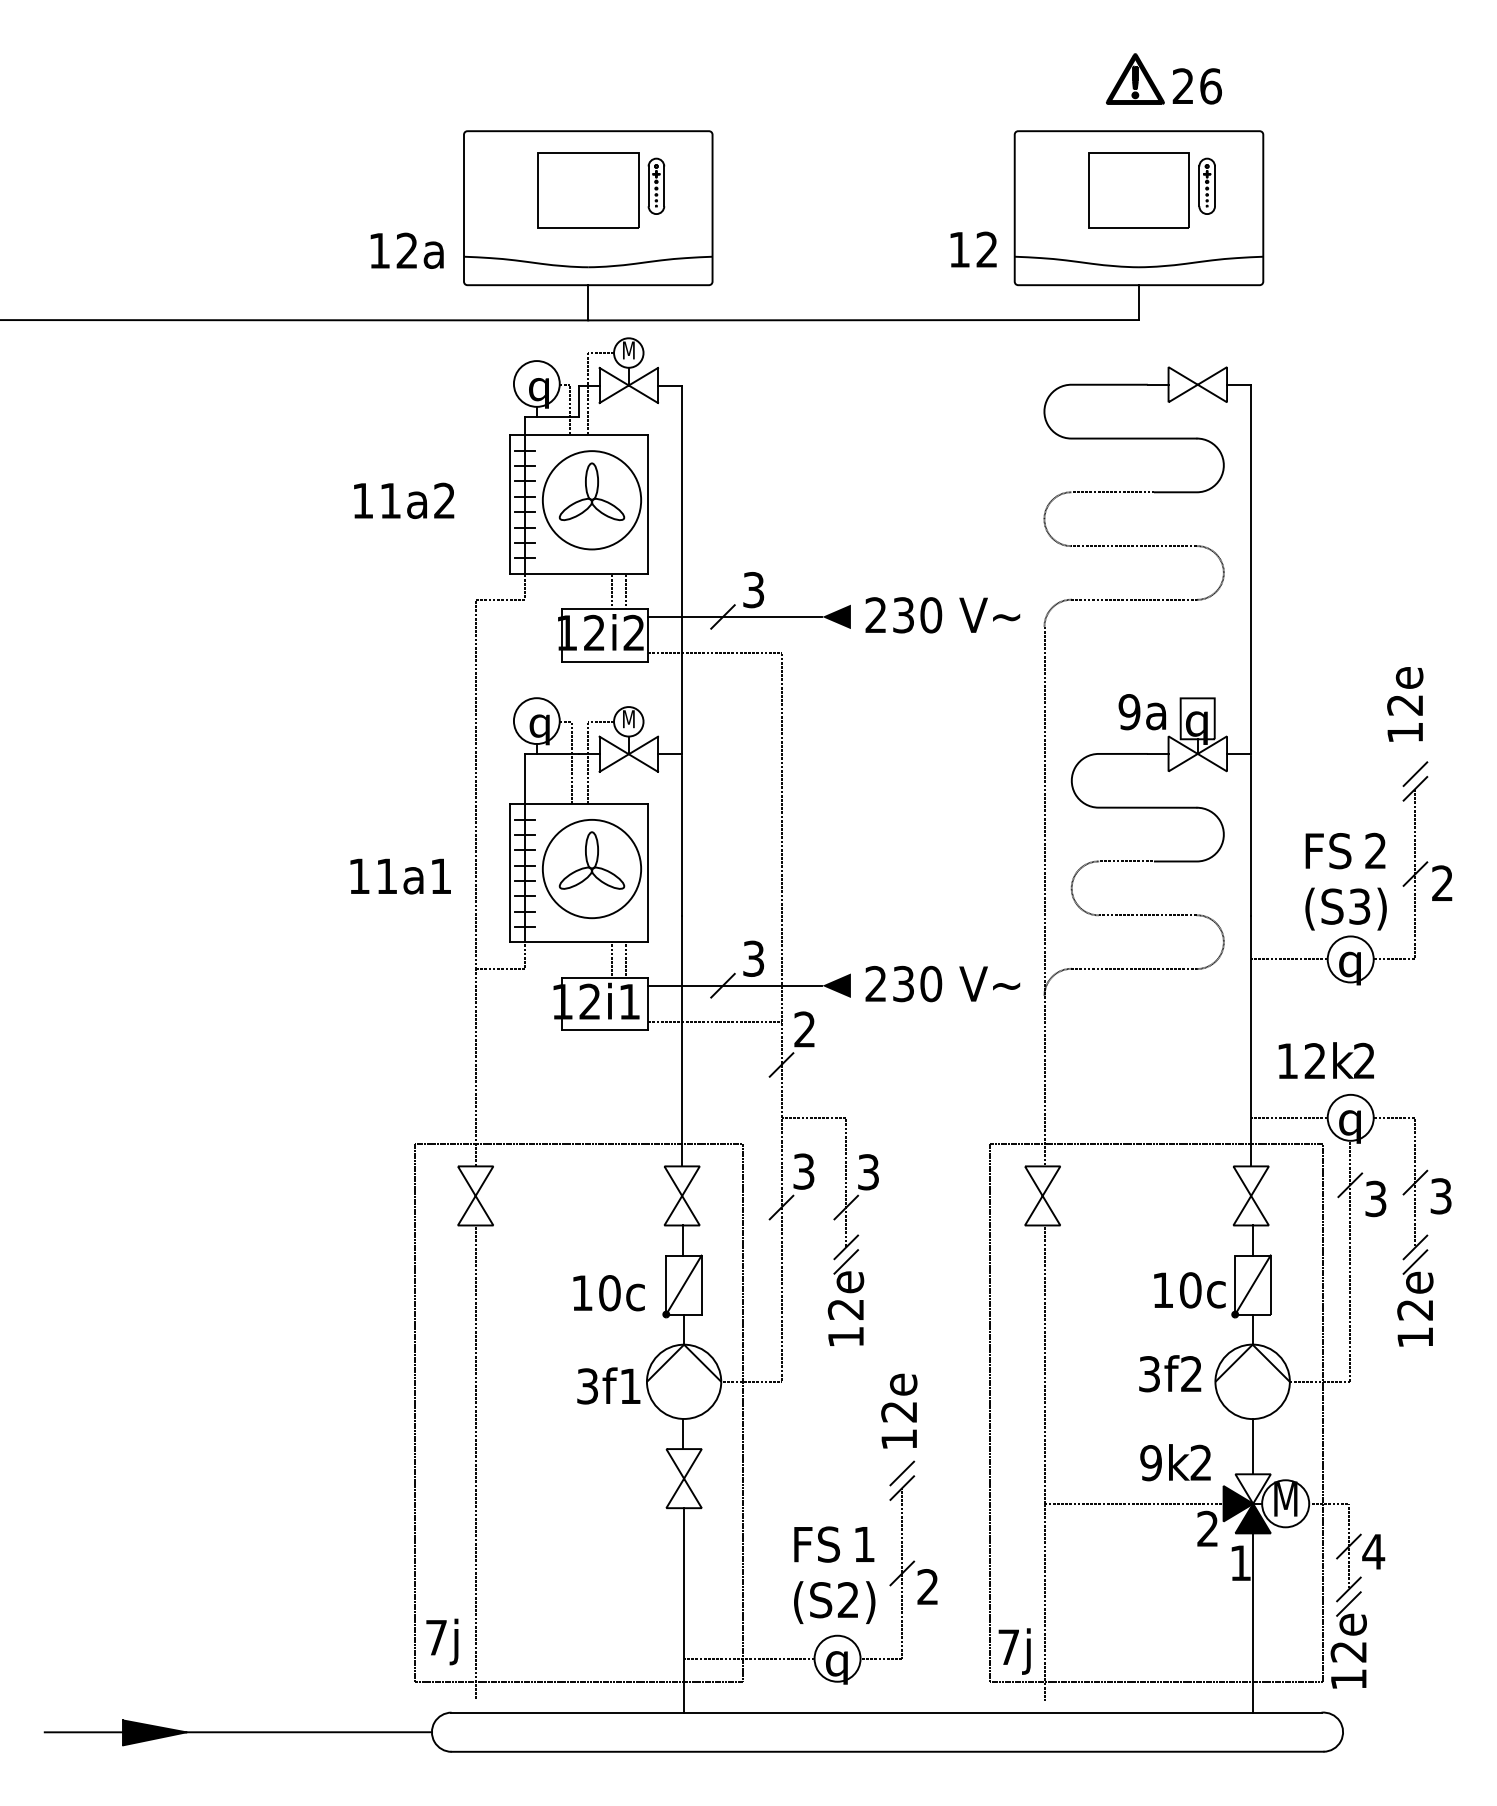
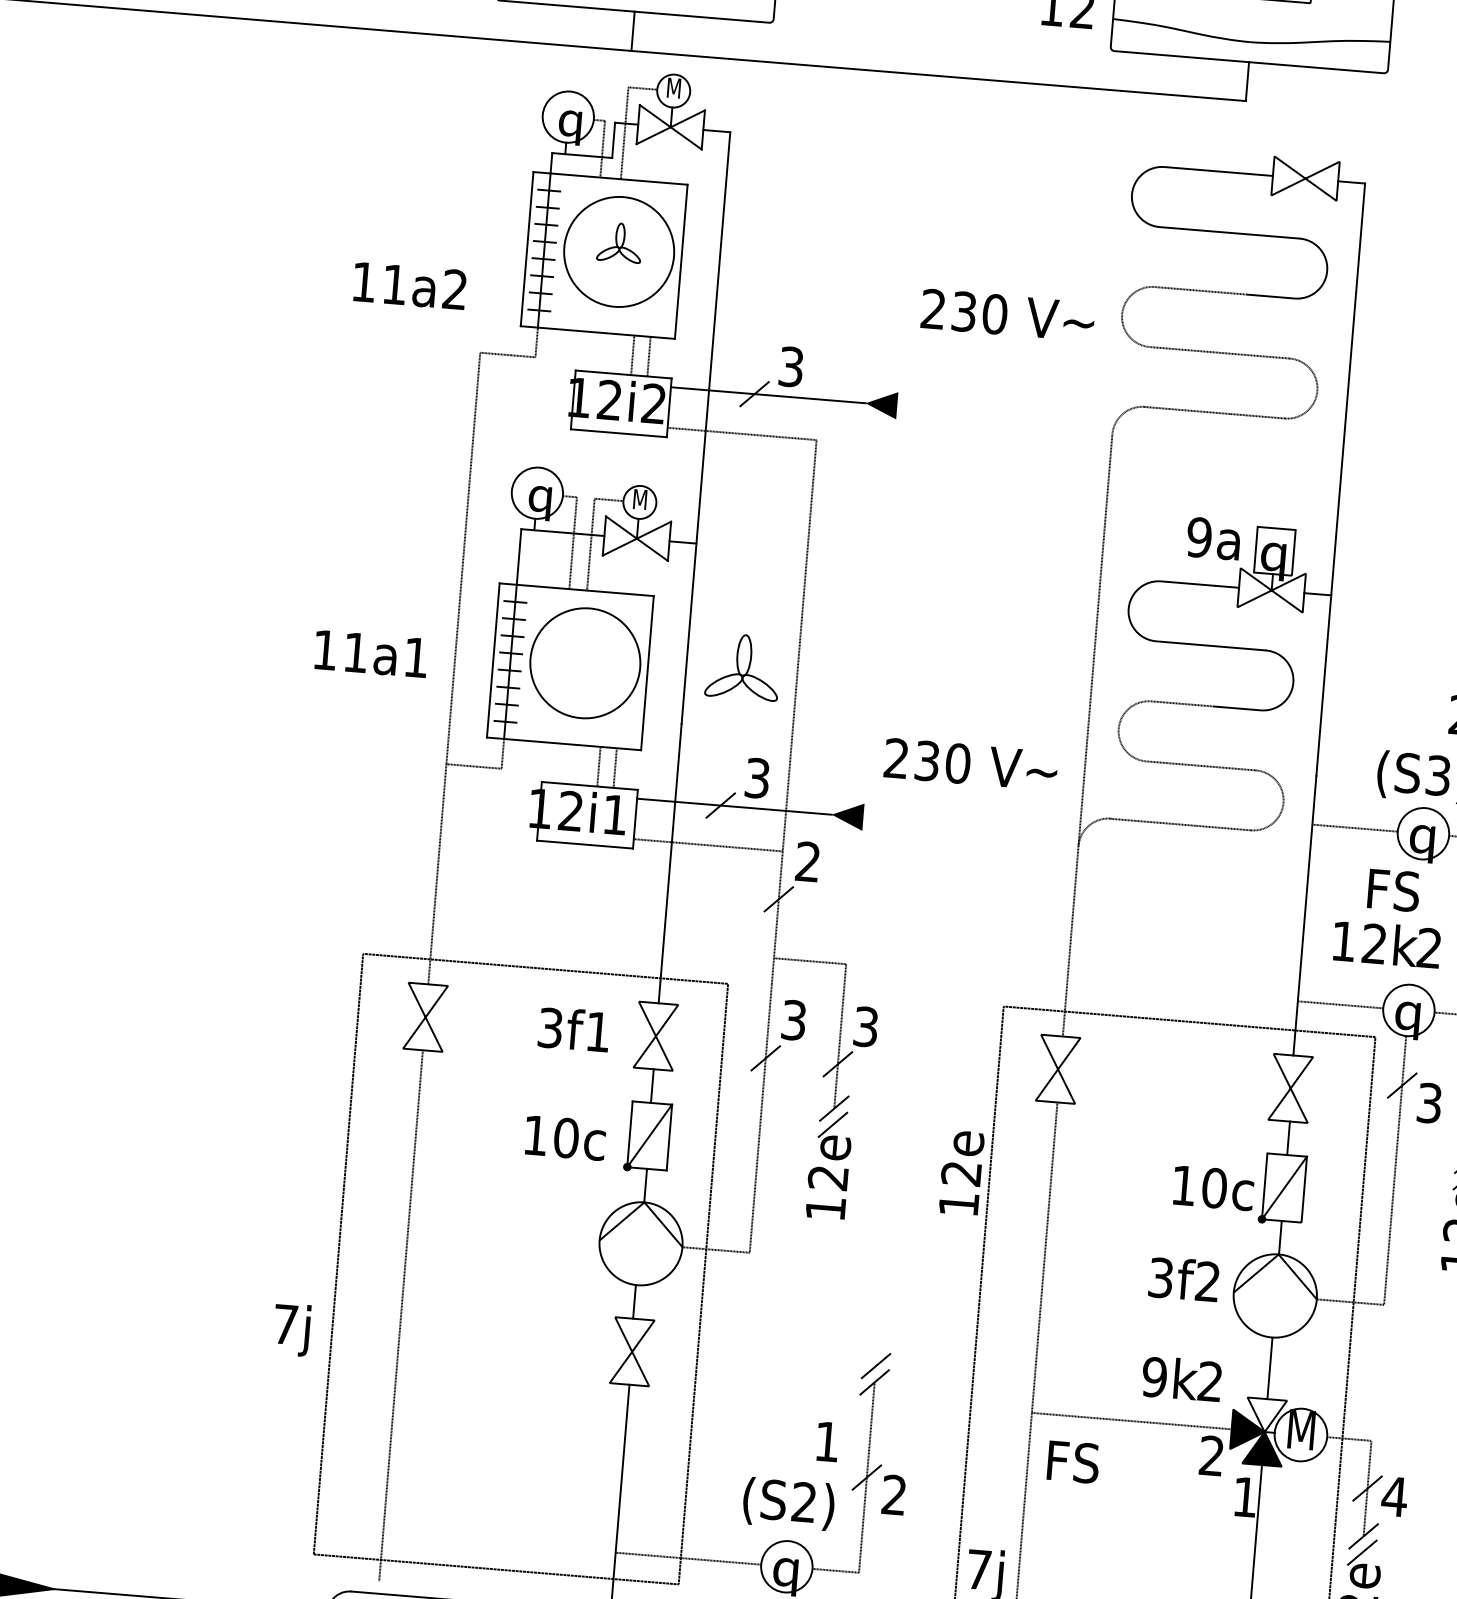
part: (591, 491) -> (619, 242), size x0.6
text: (404, 500) -> (410, 285), moved
text: (942, 615) -> (1007, 315), moved
text: (1328, 851) -> (1393, 890), moved
part: (591, 860) -> (742, 666), moved
text: (942, 983) -> (970, 764), moved
text: (608, 1385) -> (573, 1029), moved
text: (899, 1410) -> (961, 1172), moved
text: (816, 1544) -> (1072, 1461), moved
text: (442, 1641) -> (291, 1329), moved

